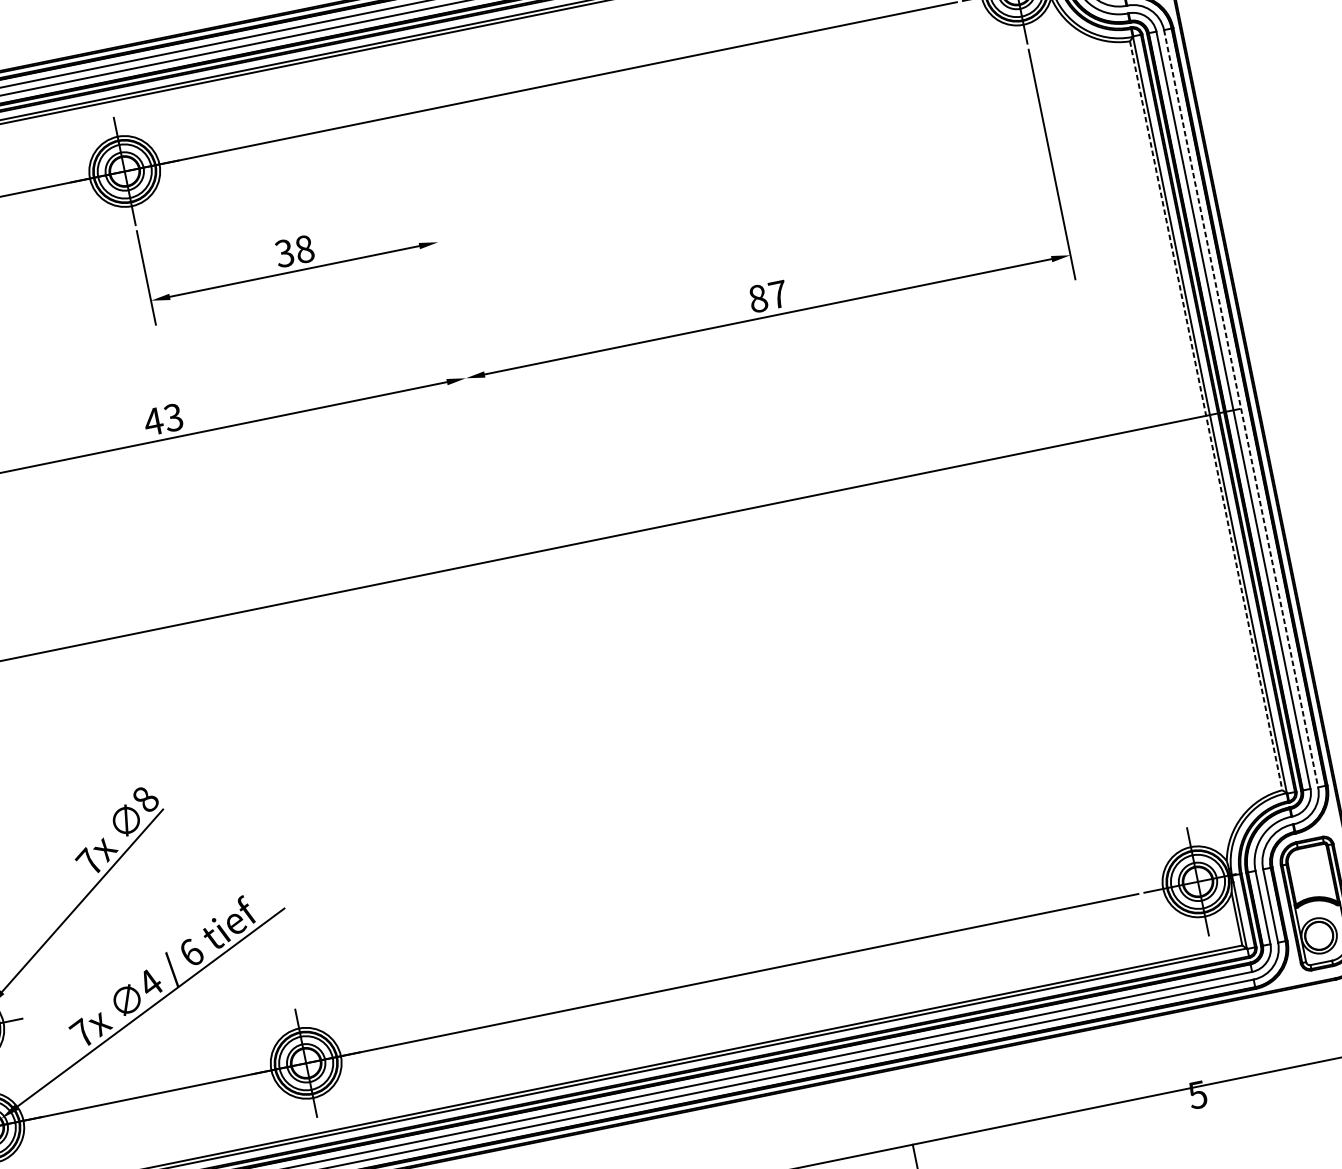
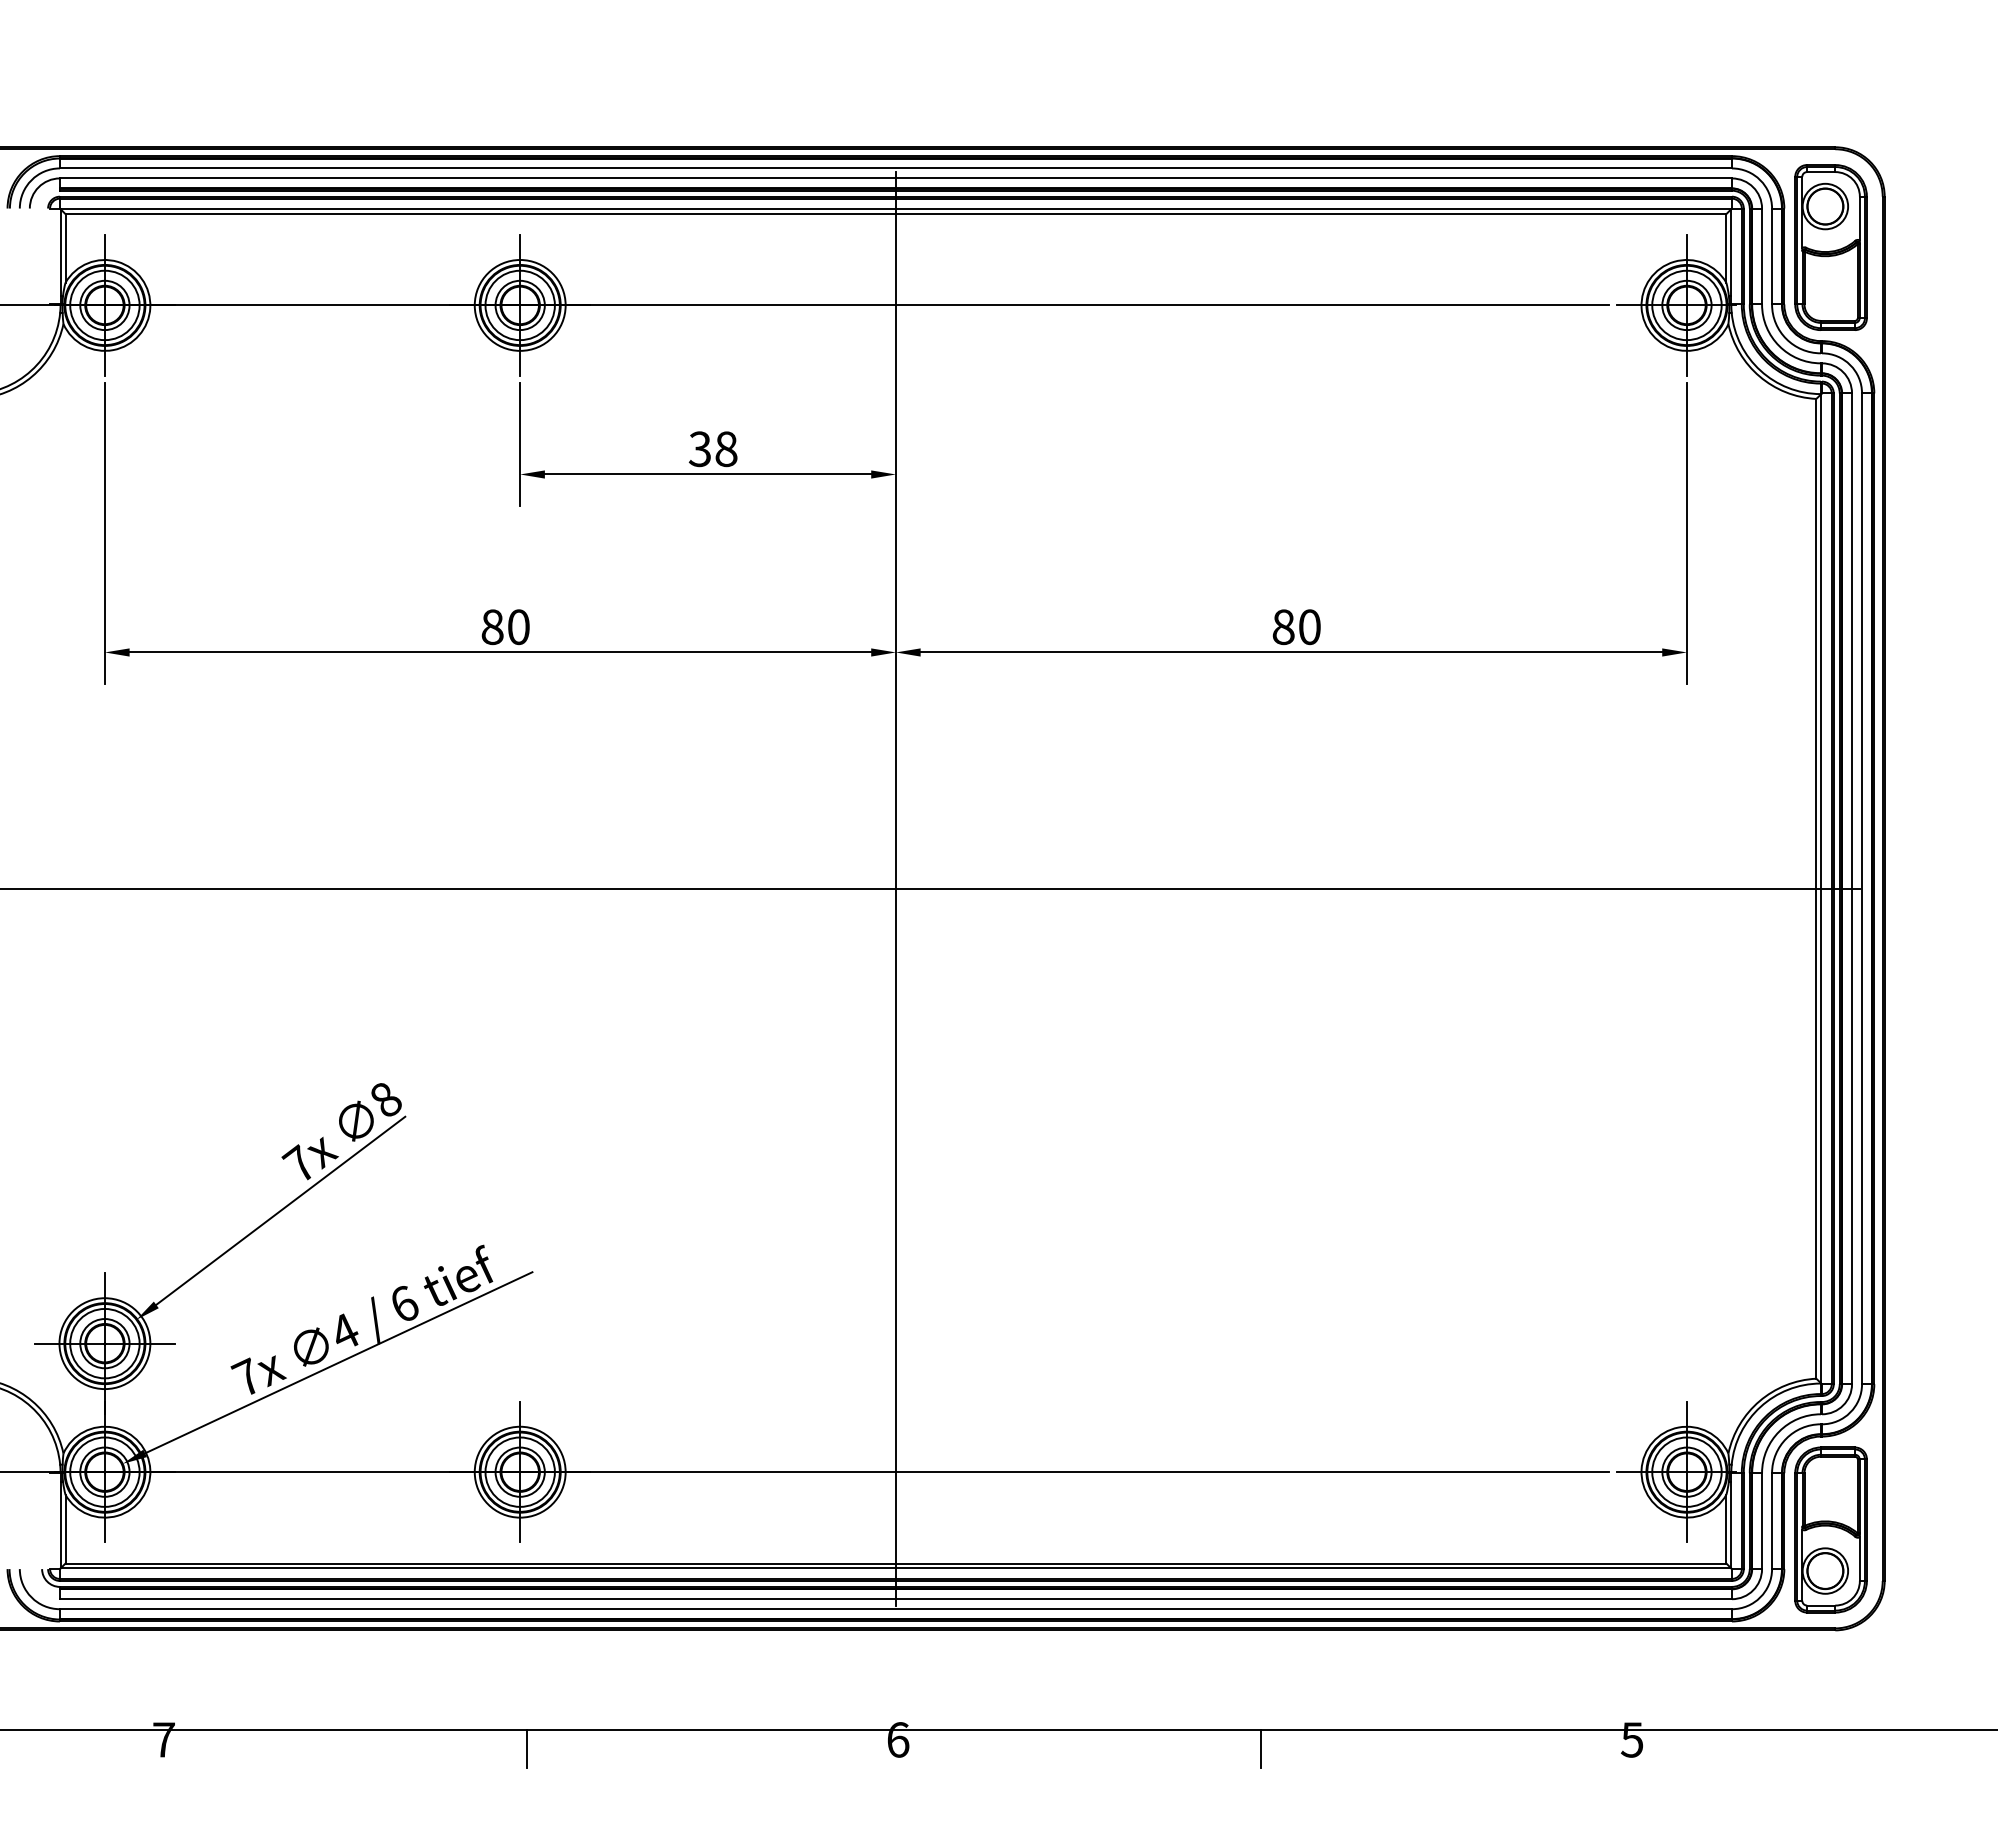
text: (778, 294) -> (1309, 627), 87 -> 80
line: (1241, 409) -> (1862, 889), dashed -> solid
line: (1206, 415) -> (1816, 888), dashed -> solid
text: (162, 420) -> (504, 627), 43 -> 80
line: (502, 558) -> (895, 888), added

